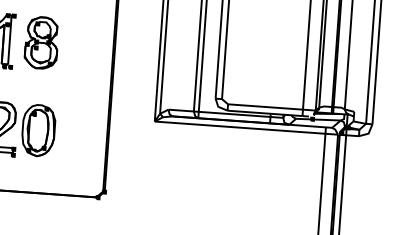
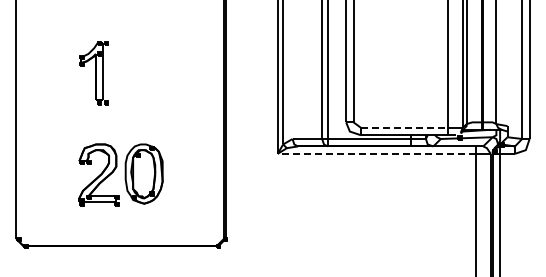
part: (41, 42) -> (140, 71), removed
line: (265, 106) -> (404, 127), solid -> dashed
line: (239, 127) -> (376, 153), solid -> dashed

